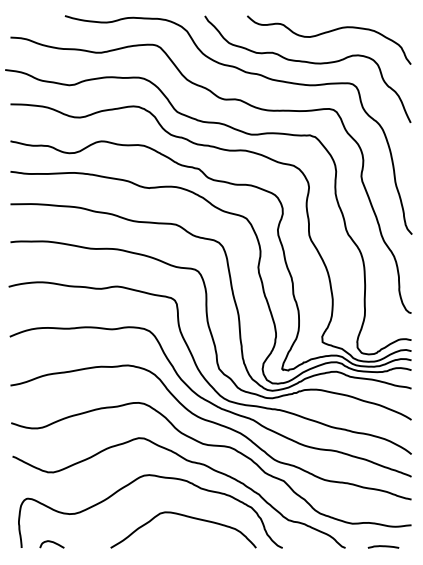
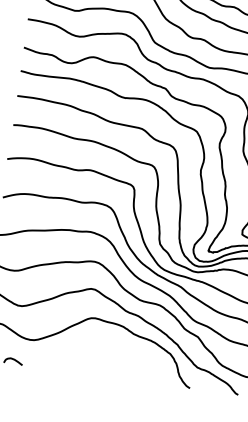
curve: (186, 517) -> (119, 354), removed

